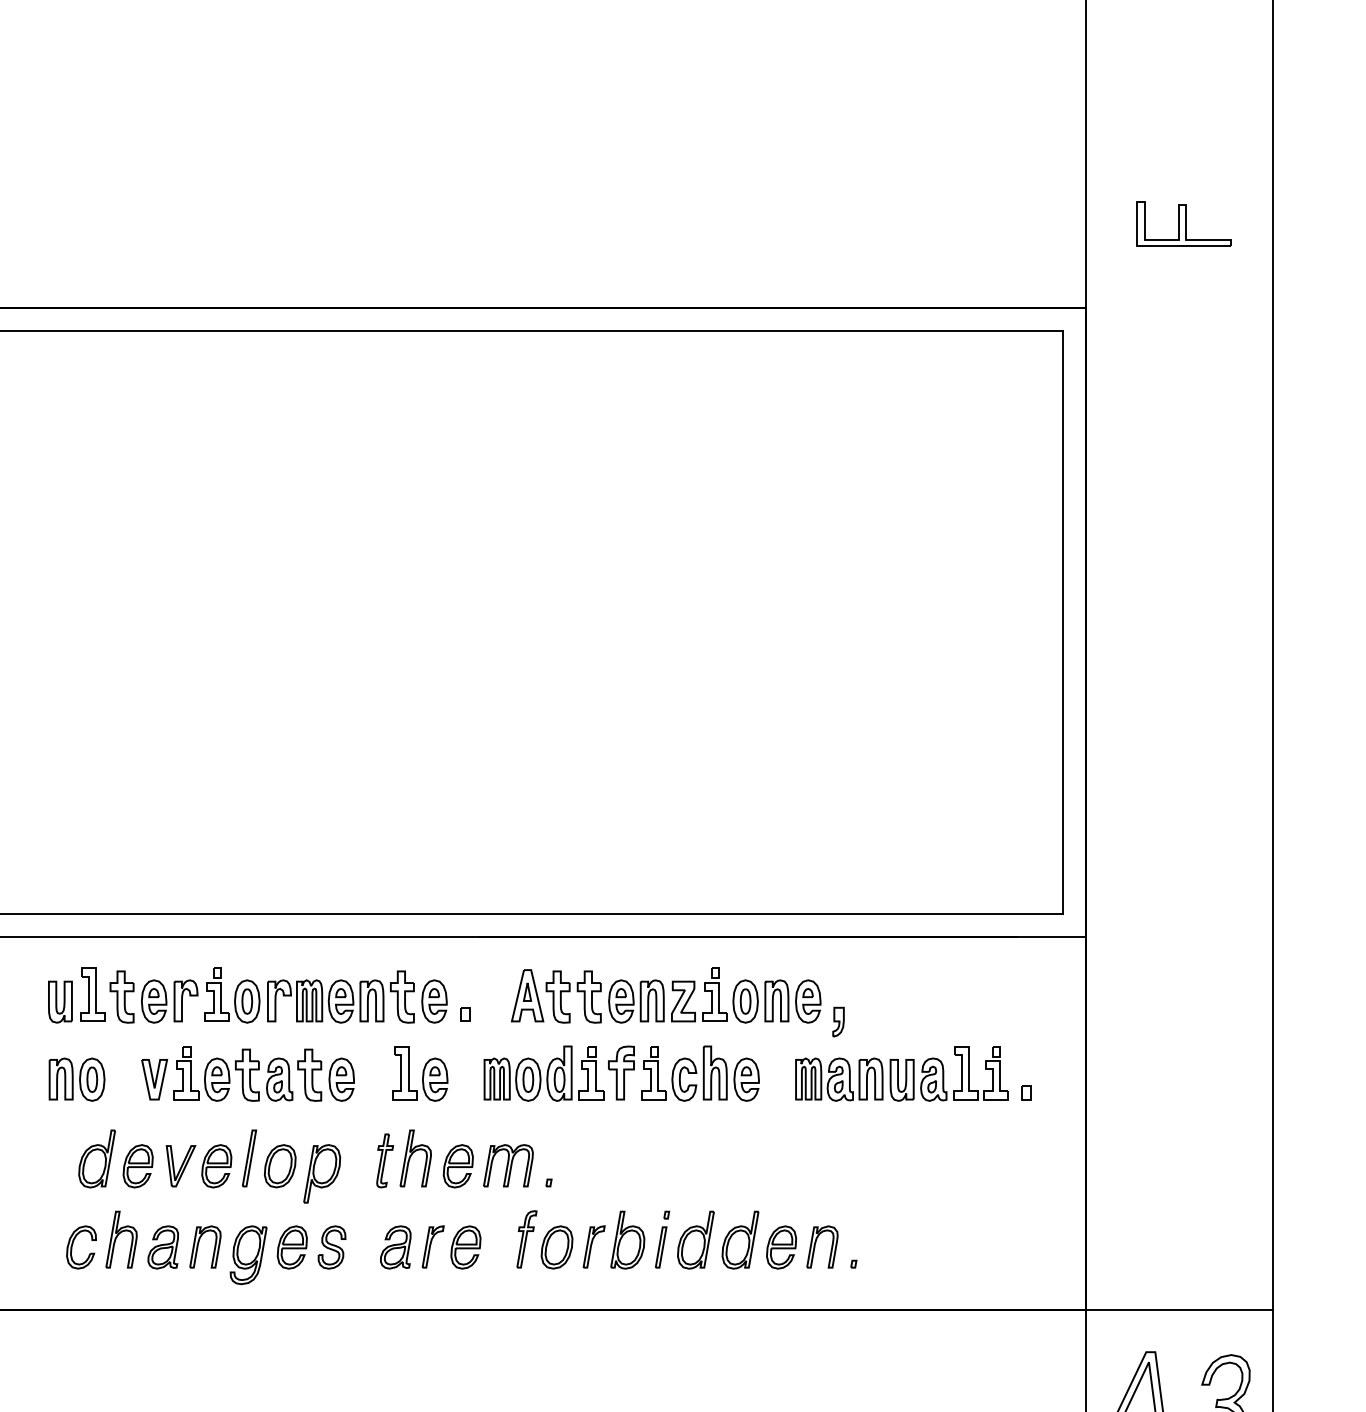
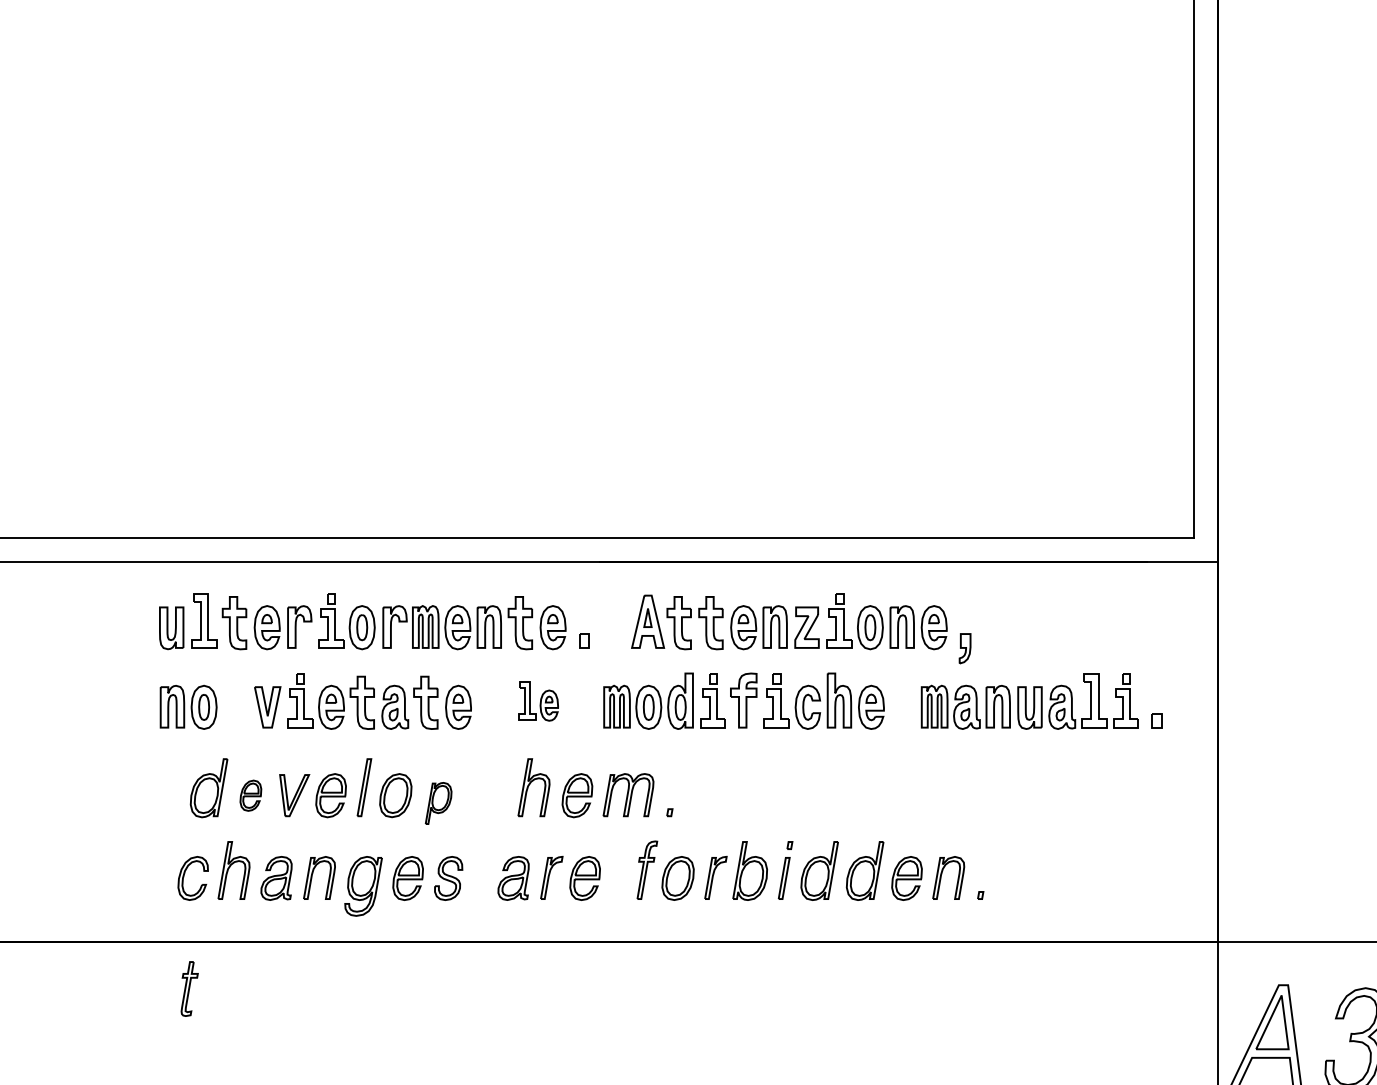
part: (420, 1073) -> (538, 701), size x0.7
part: (385, 1160) -> (190, 988), moved
part: (137, 1166) -> (250, 795), size x0.7
part: (322, 1173) -> (438, 803), size x0.7

